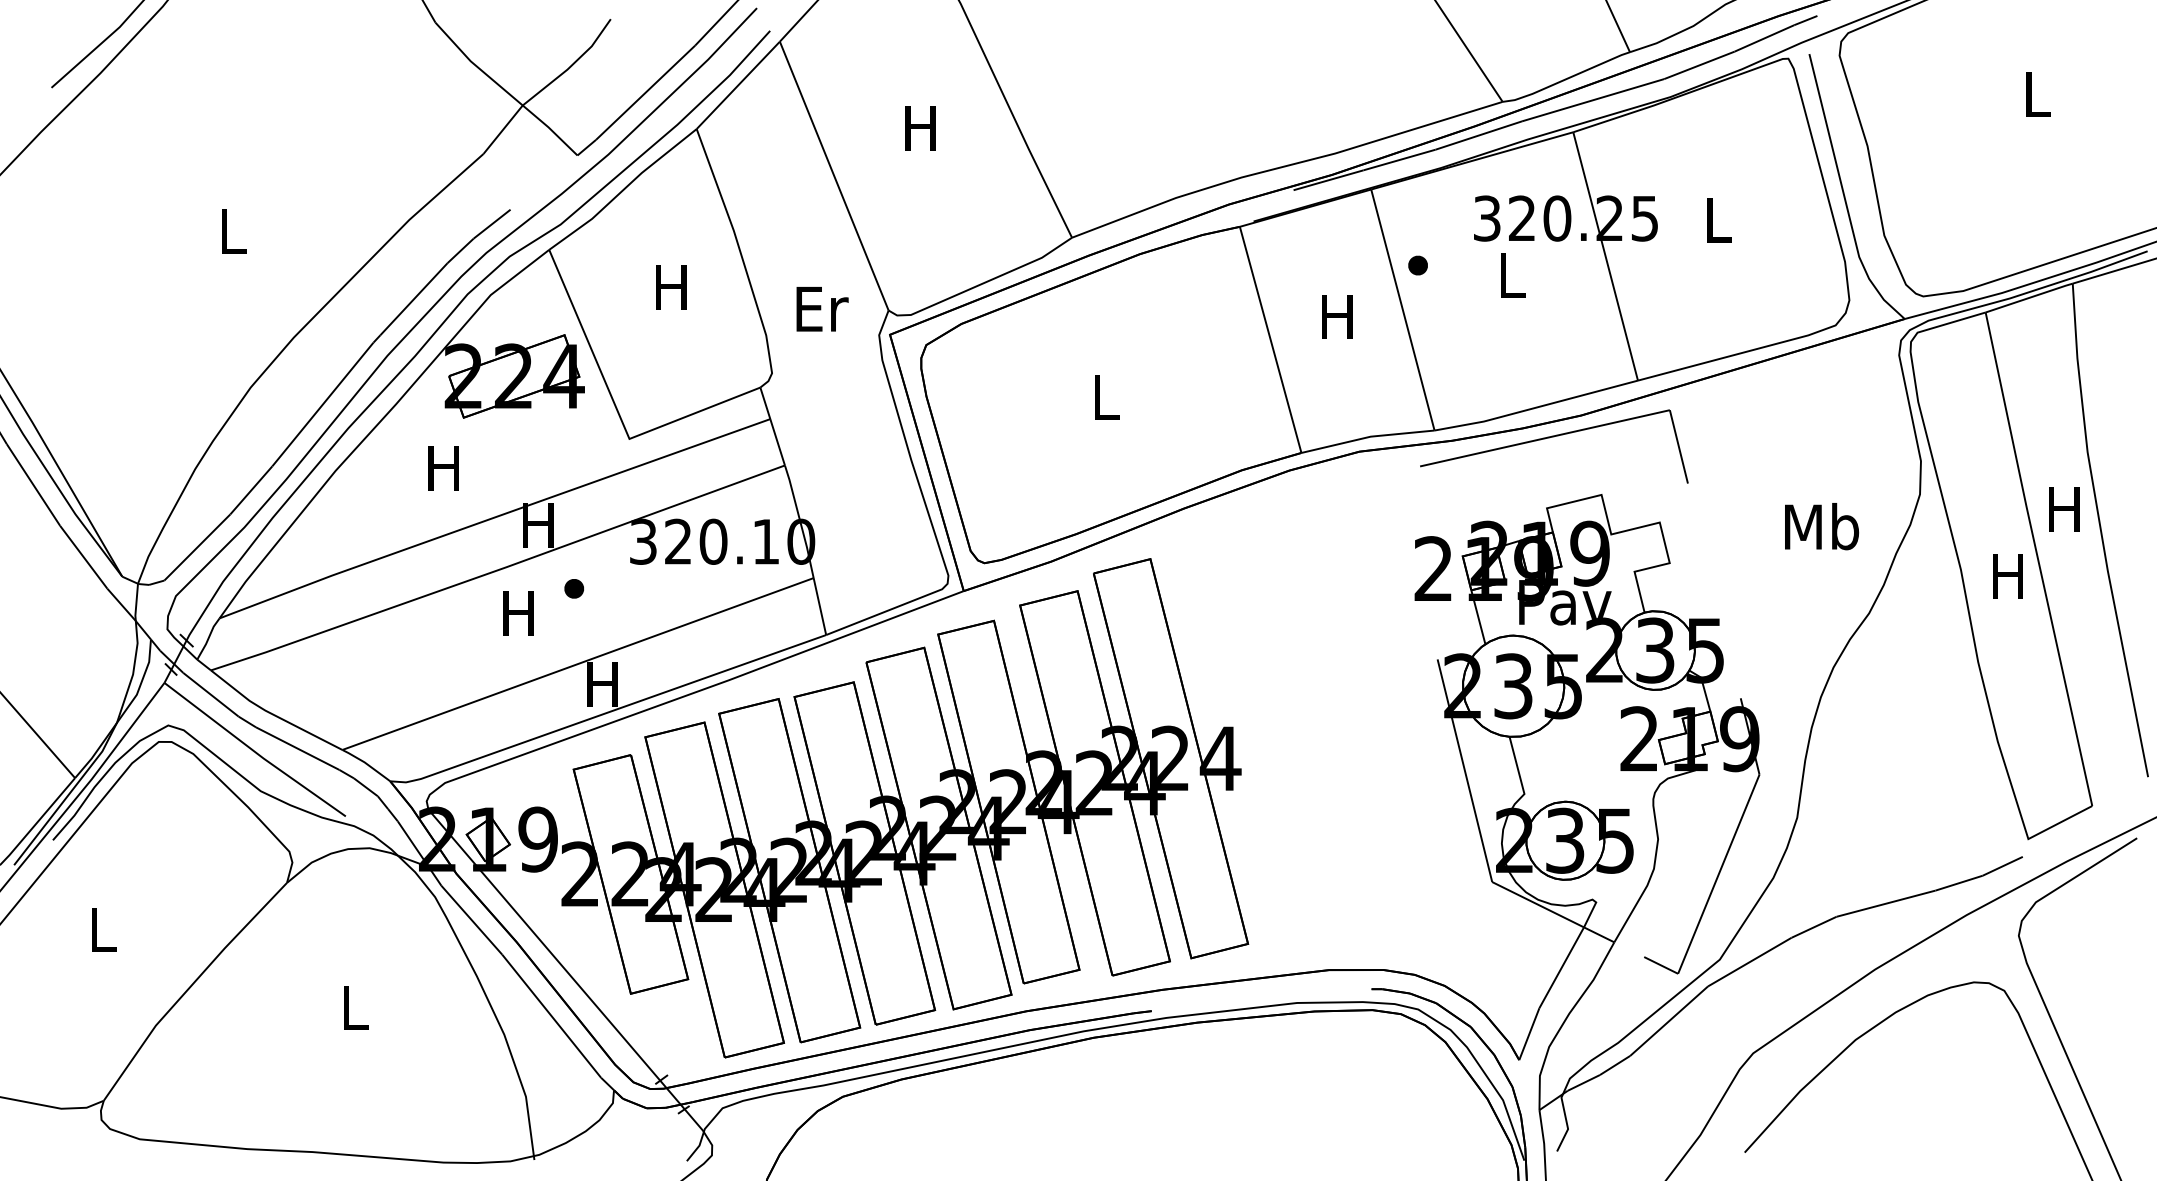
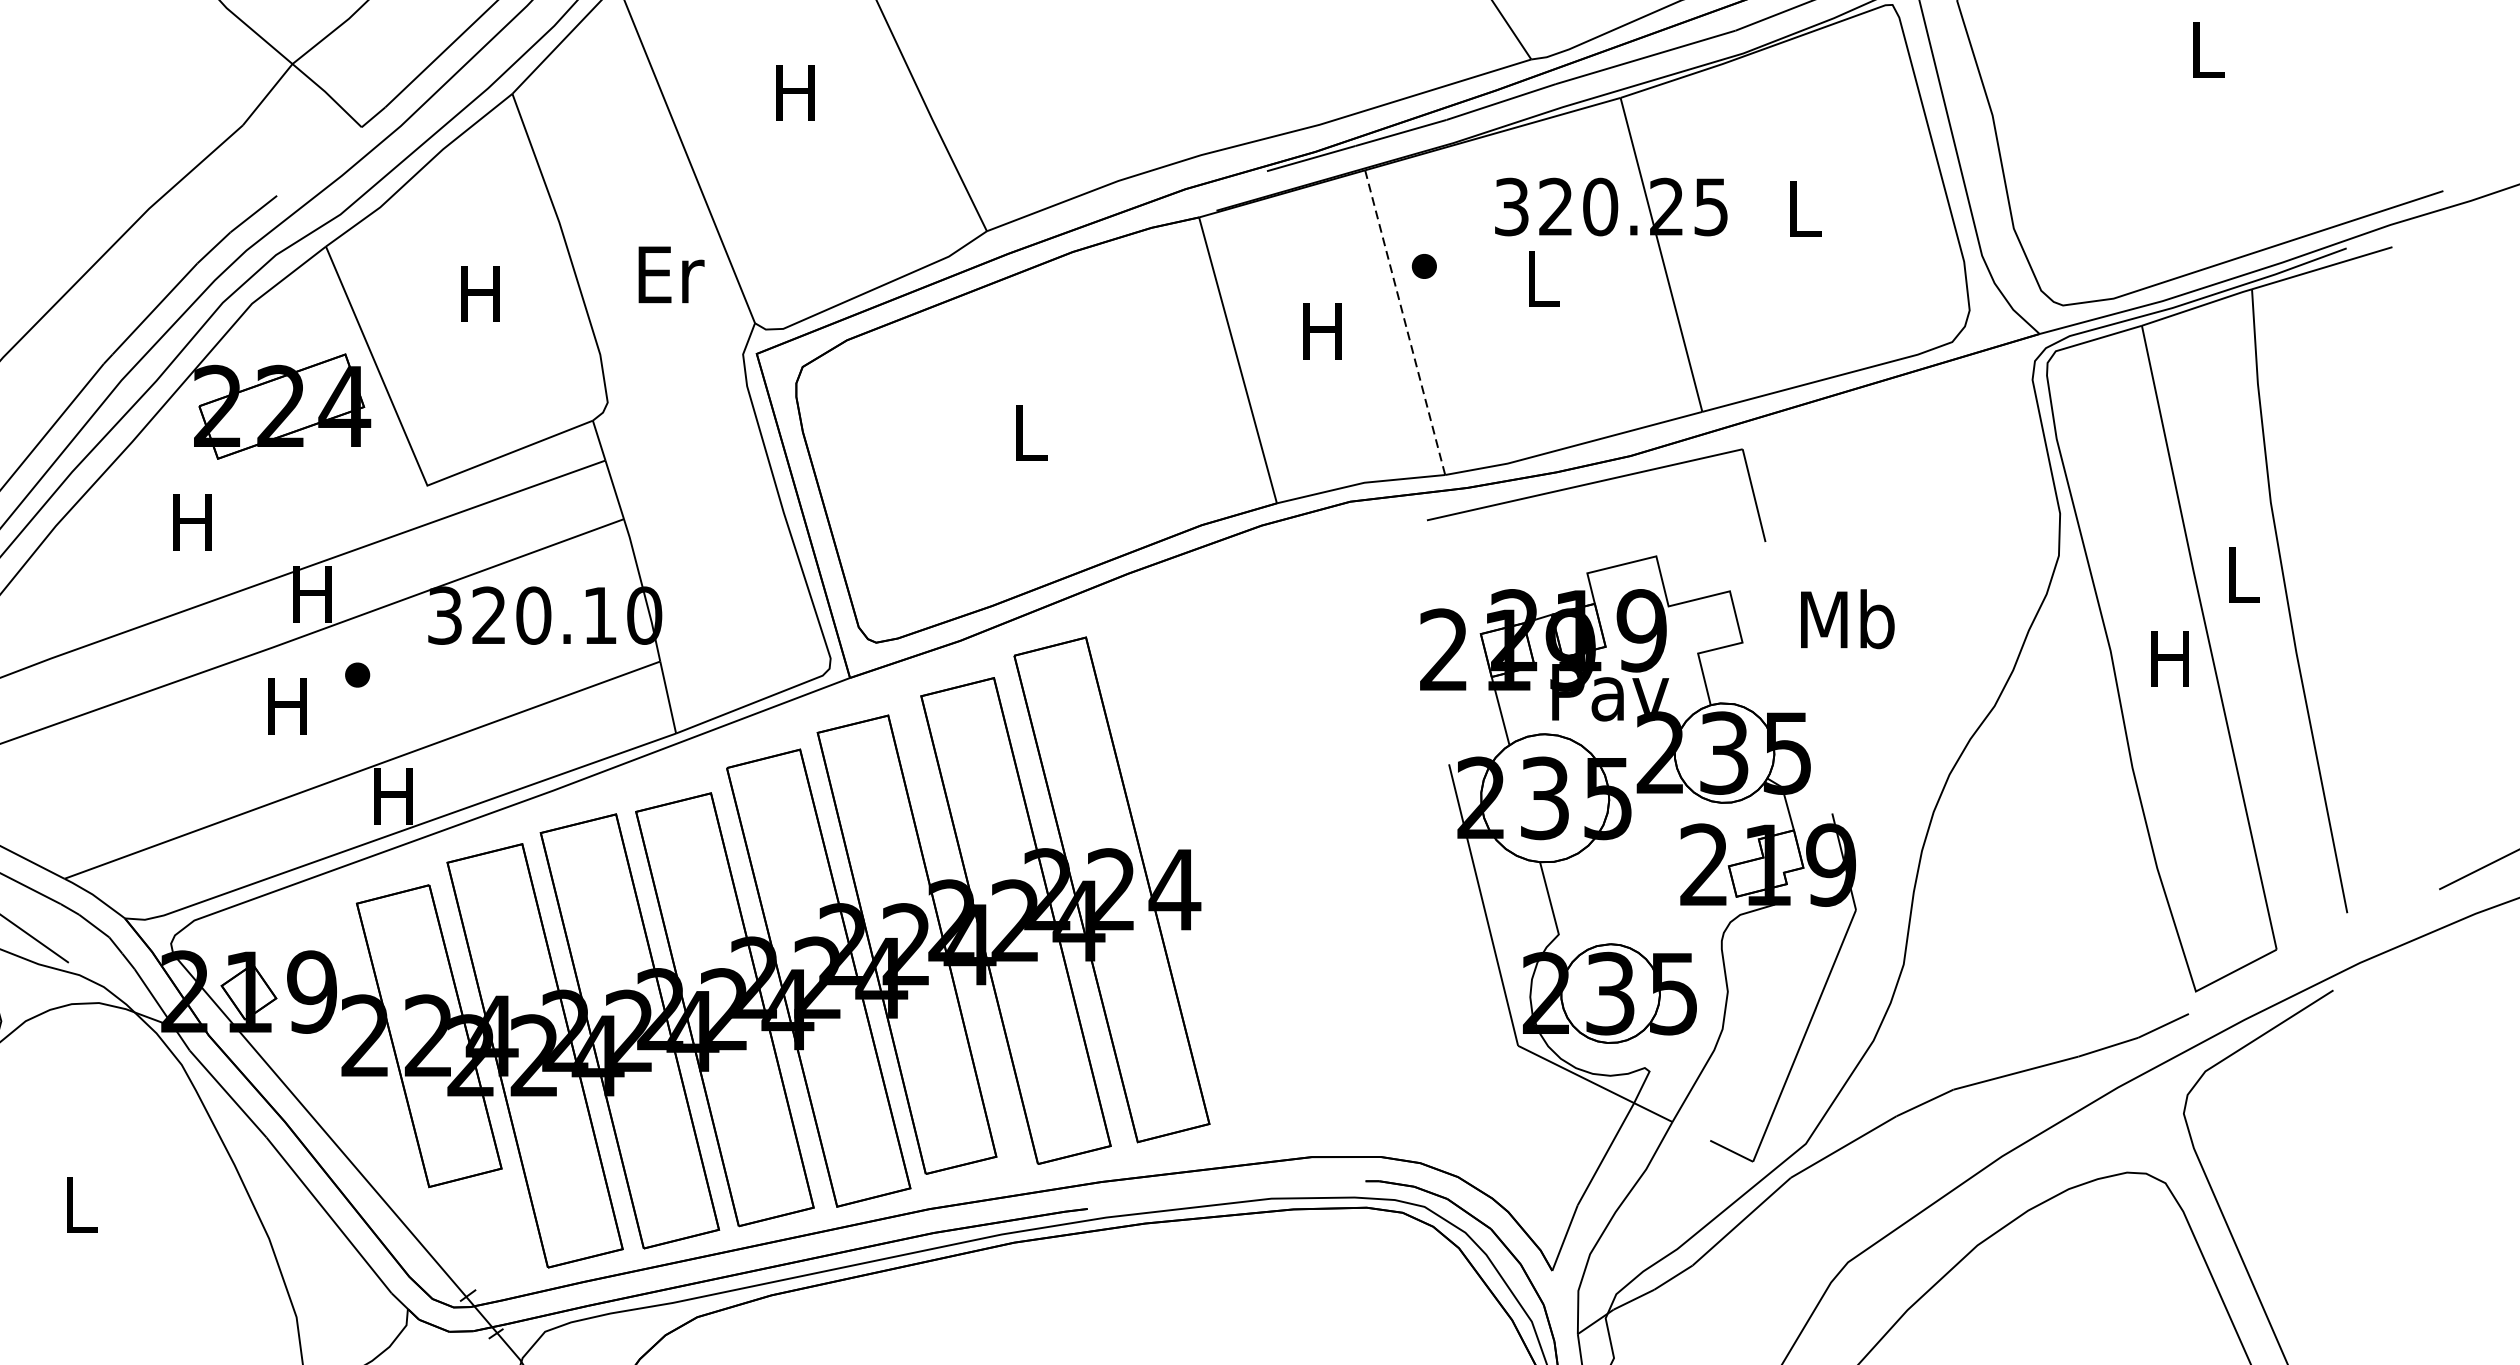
text: (822, 309) -> (671, 275), moved
line: (1402, 310) -> (1404, 323), solid -> dashed
text: (2064, 509) -> (2241, 574), H -> L
text: (1822, 526) -> (1848, 619), moved

